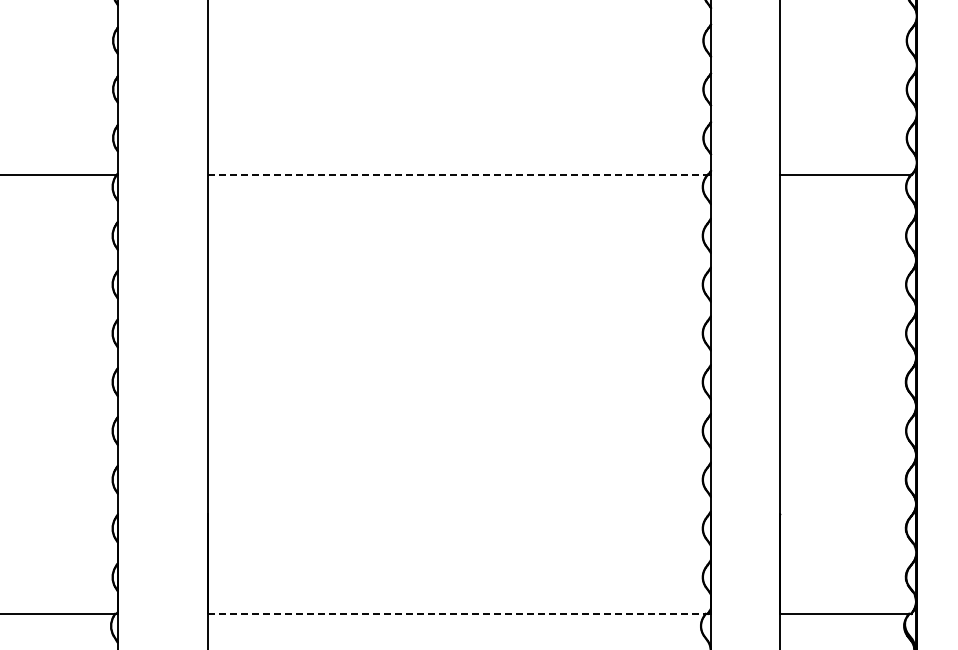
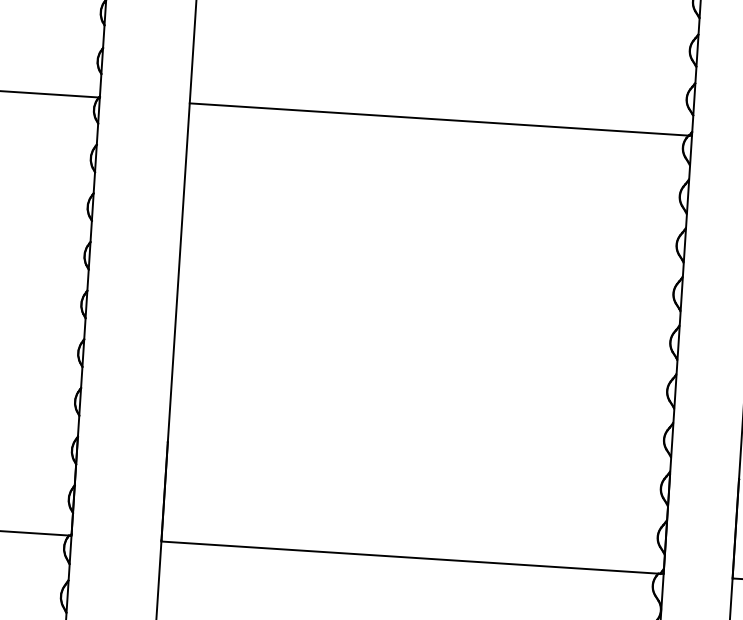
line: (458, 174) -> (439, 119), dashed -> solid
line: (458, 613) -> (411, 557), dashed -> solid

